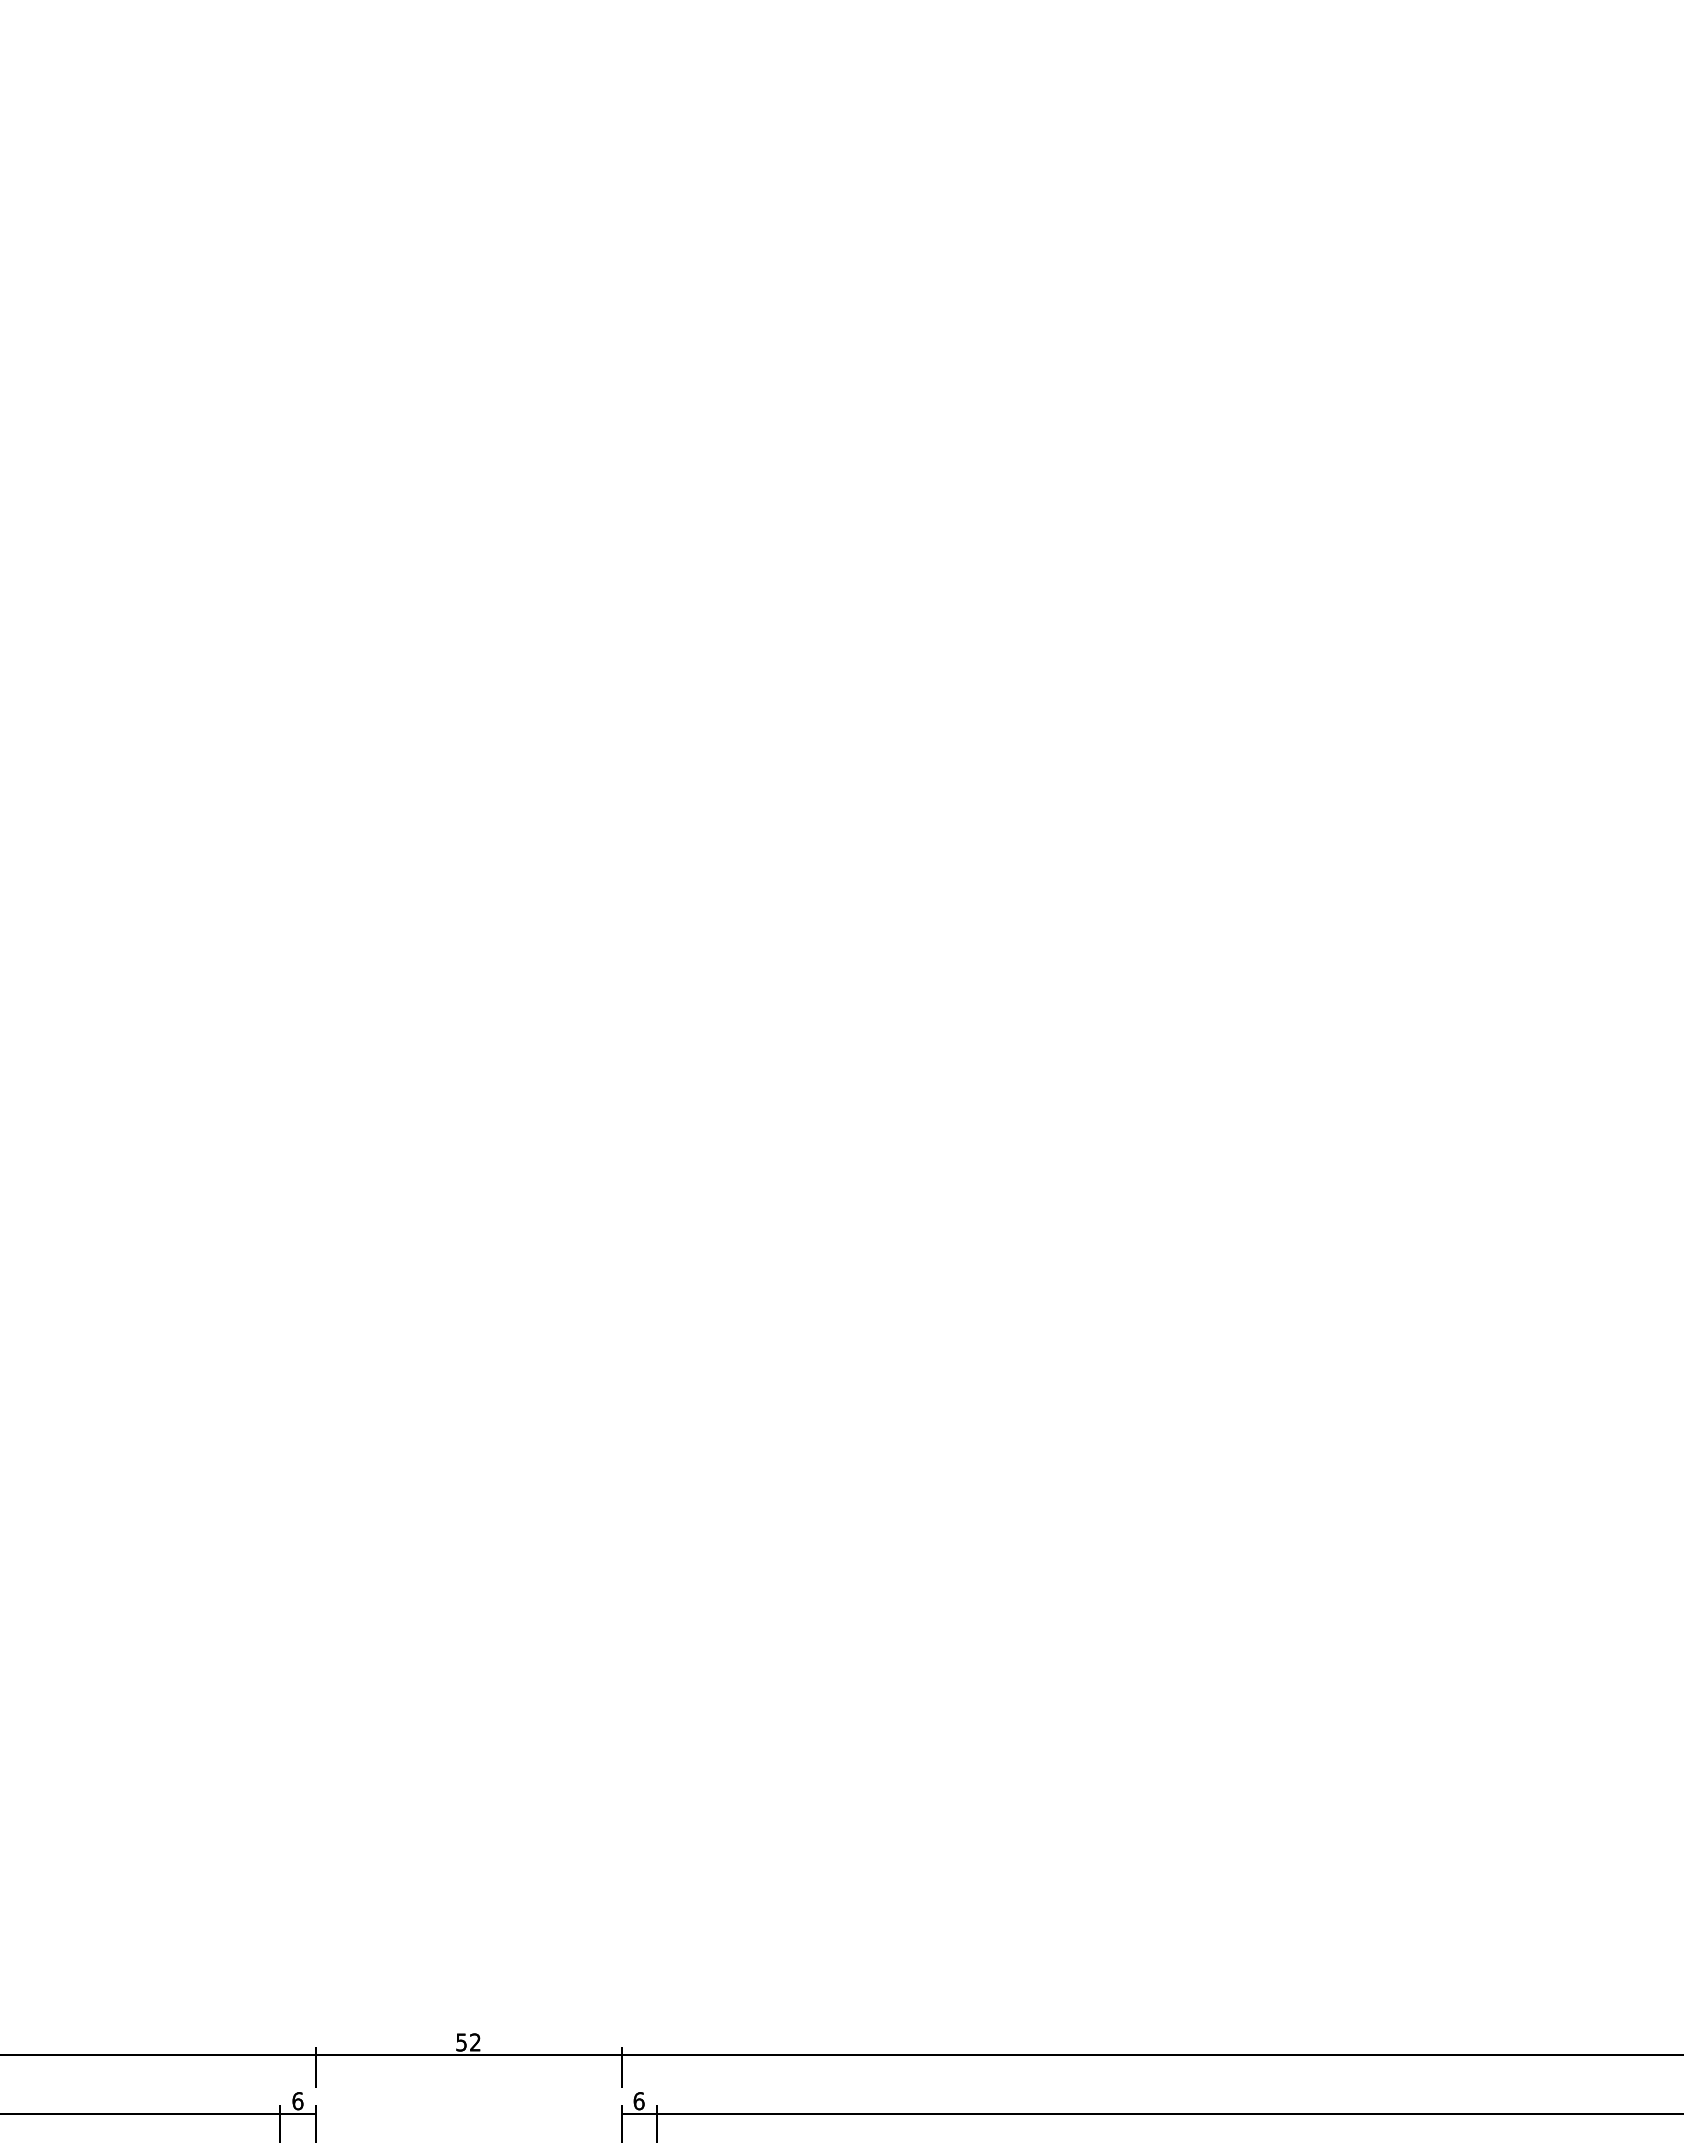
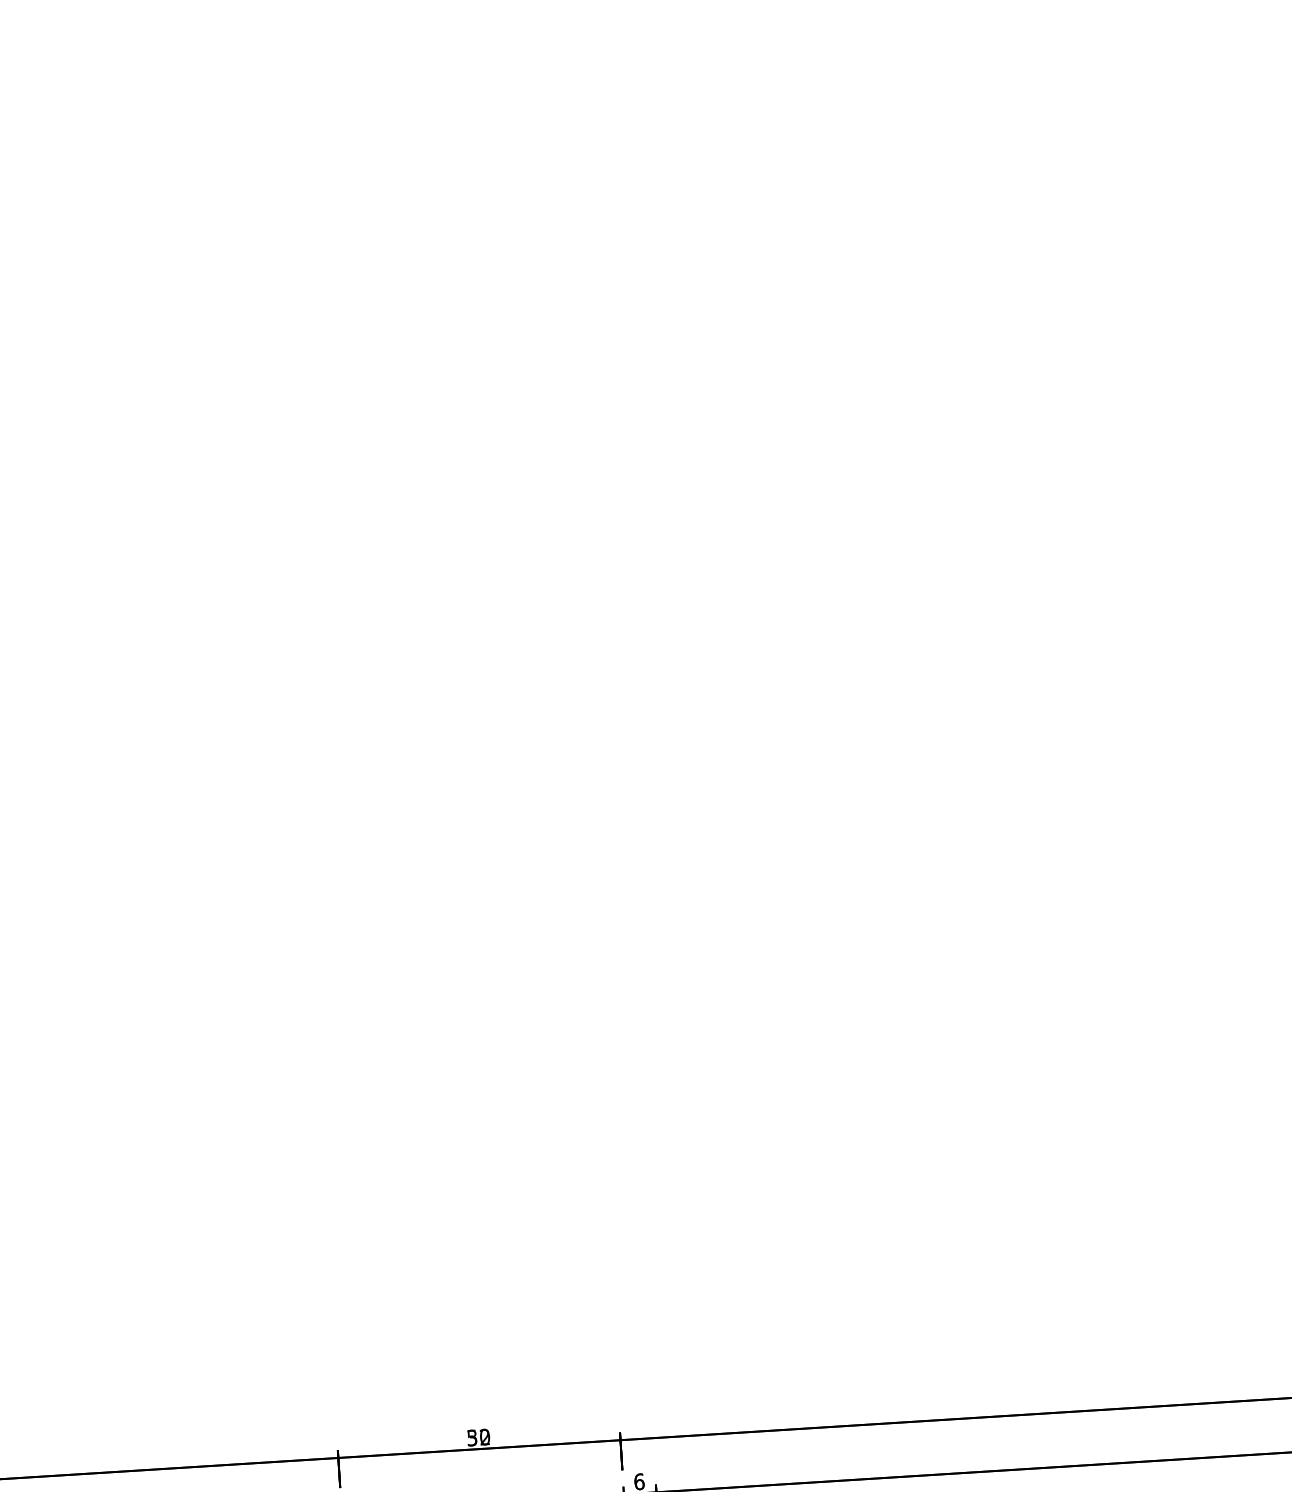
text: (468, 2042) -> (478, 1437), 52 -> 30

